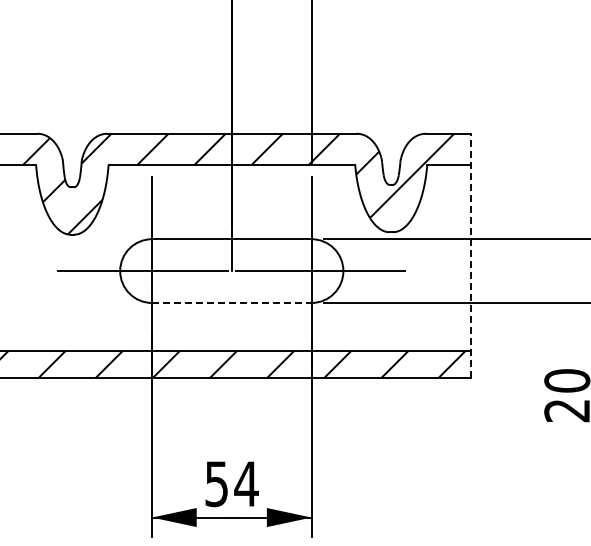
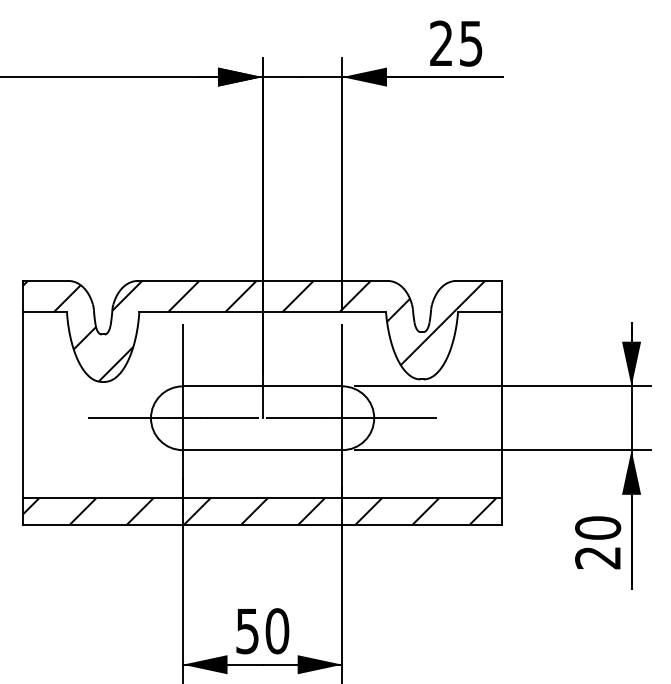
line: (470, 255) -> (501, 402), dashed -> solid
line: (231, 303) -> (262, 450), dashed -> solid
text: (246, 484) -> (277, 631), 54 -> 50

